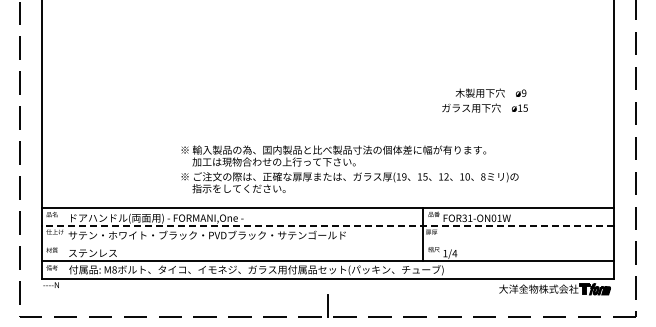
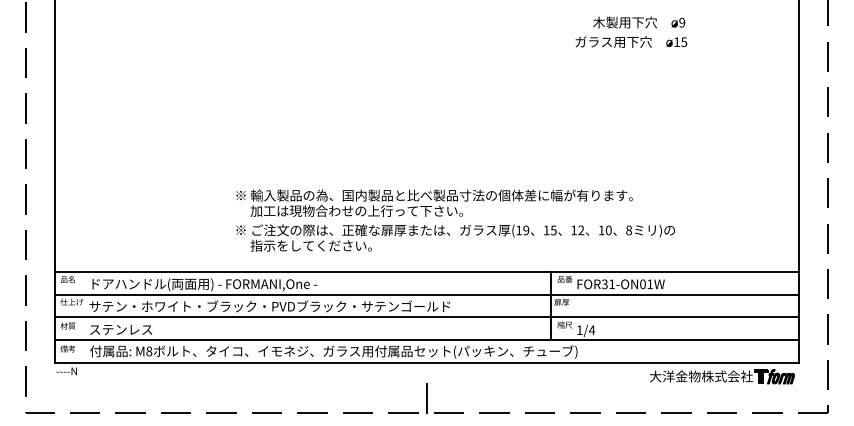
text: (484, 100) -> (630, 32), moved
line: (328, 226) -> (427, 294), dashed -> solid
line: (327, 243) -> (426, 317), added

